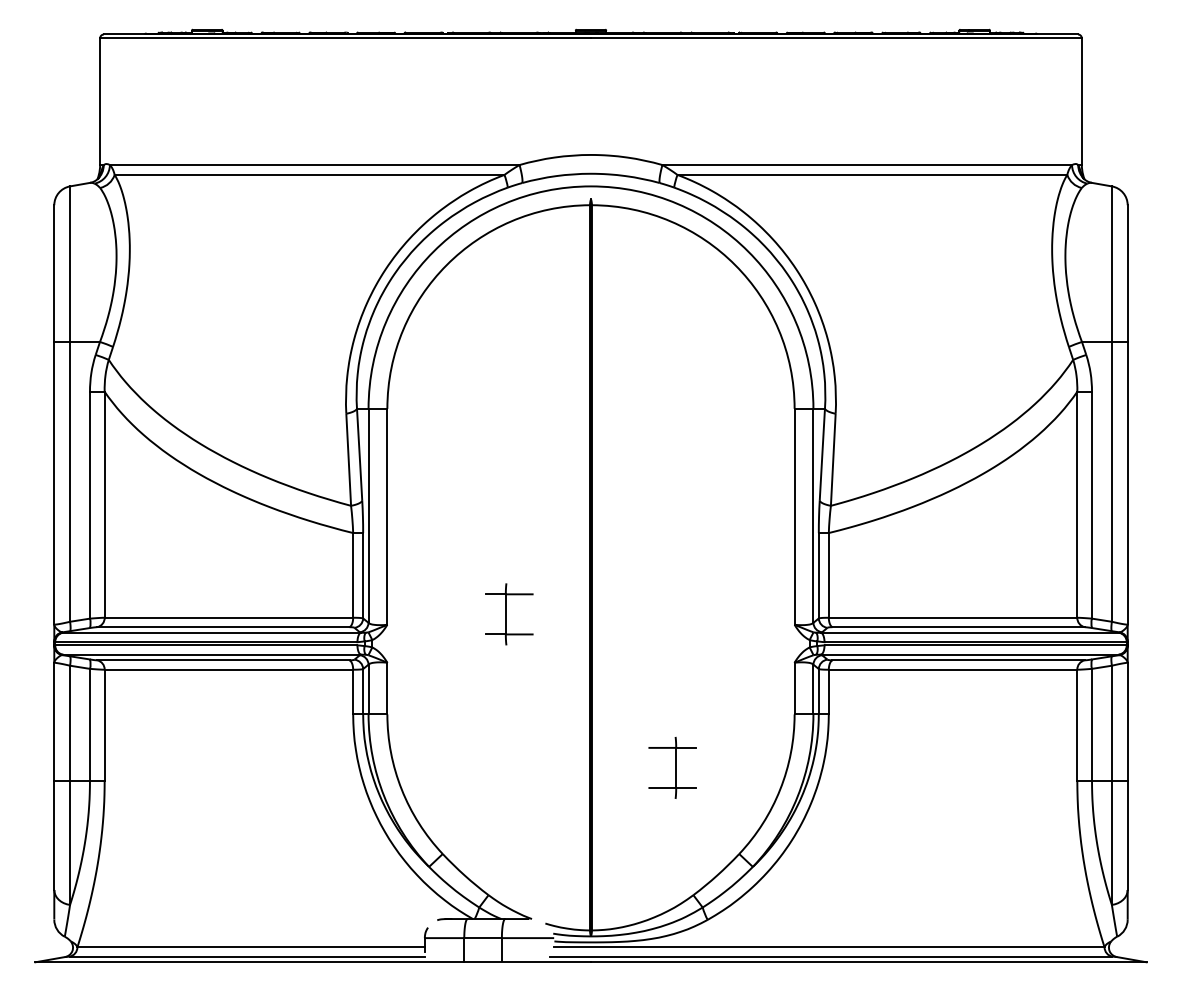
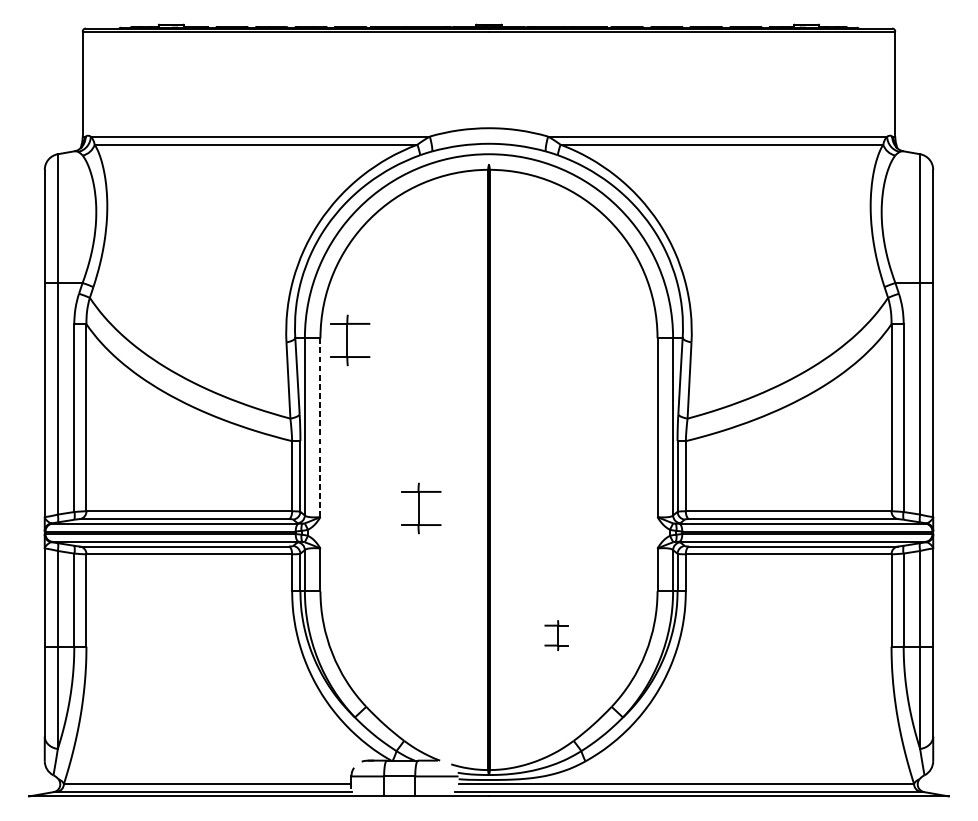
part: (423, 411) -> (350, 340), added
line: (387, 516) -> (320, 427), solid -> dashed
part: (672, 767) -> (556, 635), size x0.6

